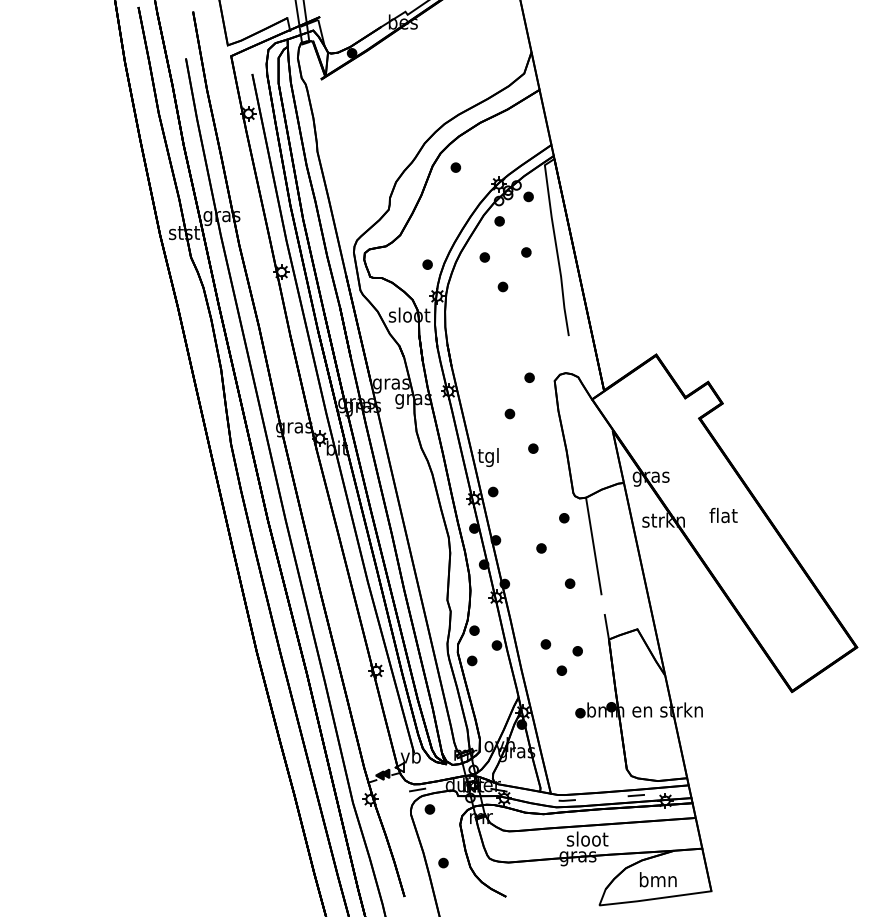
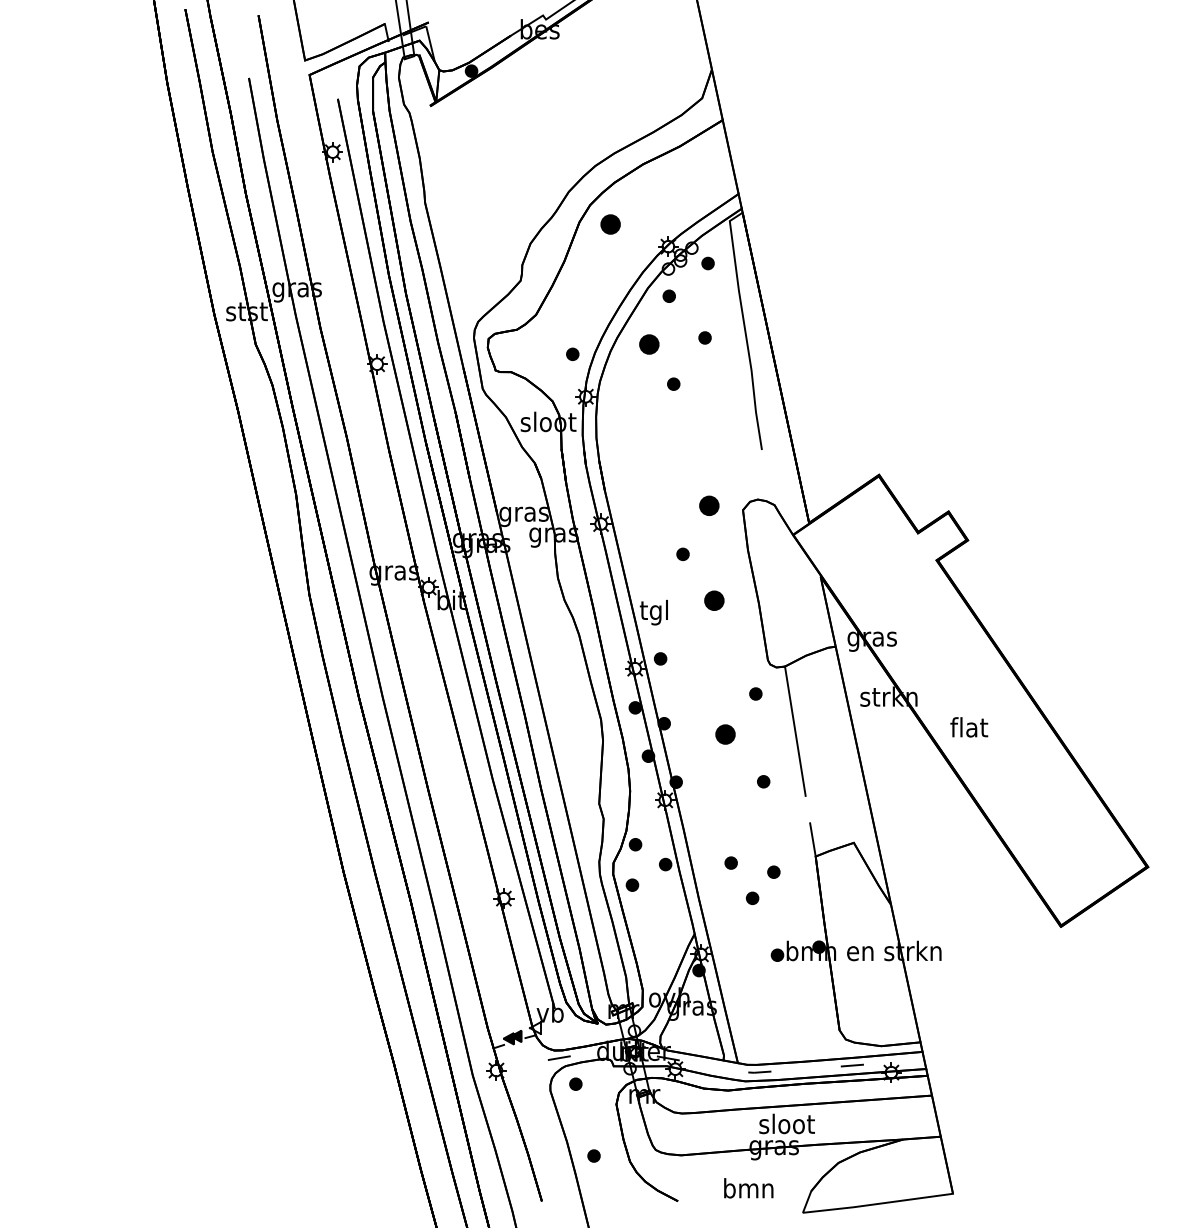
part: (455, 167) -> (610, 223), size x1.6
part: (484, 257) -> (649, 344), size x1.6
part: (529, 377) -> (709, 505), size x1.6
part: (533, 448) -> (714, 600), size x1.6
text: (723, 515) -> (969, 727), moved
part: (540, 548) -> (724, 734), size x1.6
text: (658, 879) -> (748, 1188), moved

